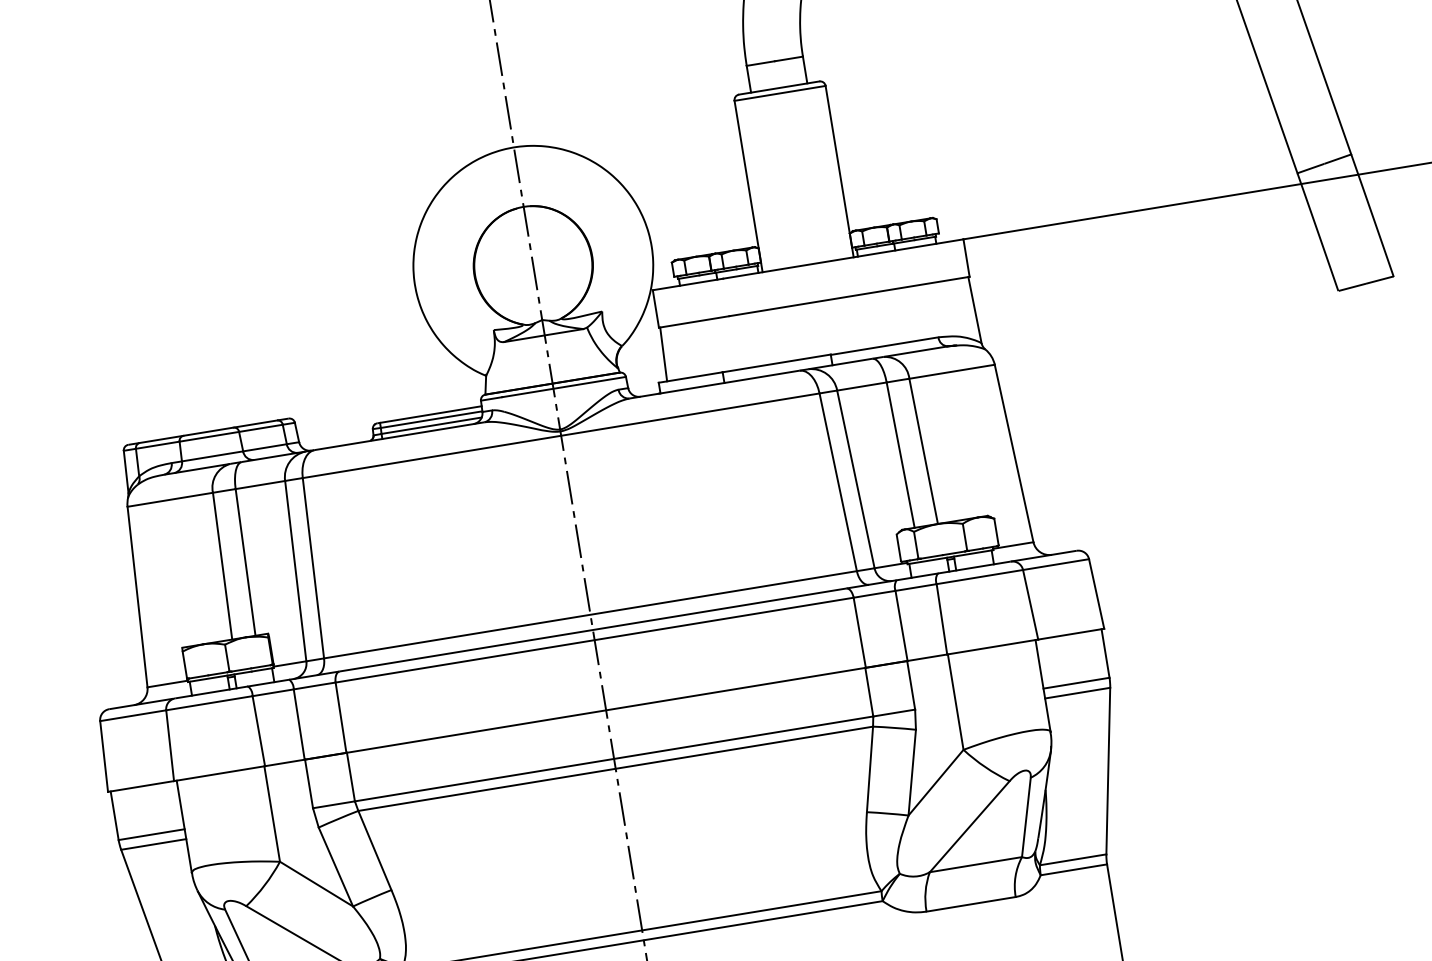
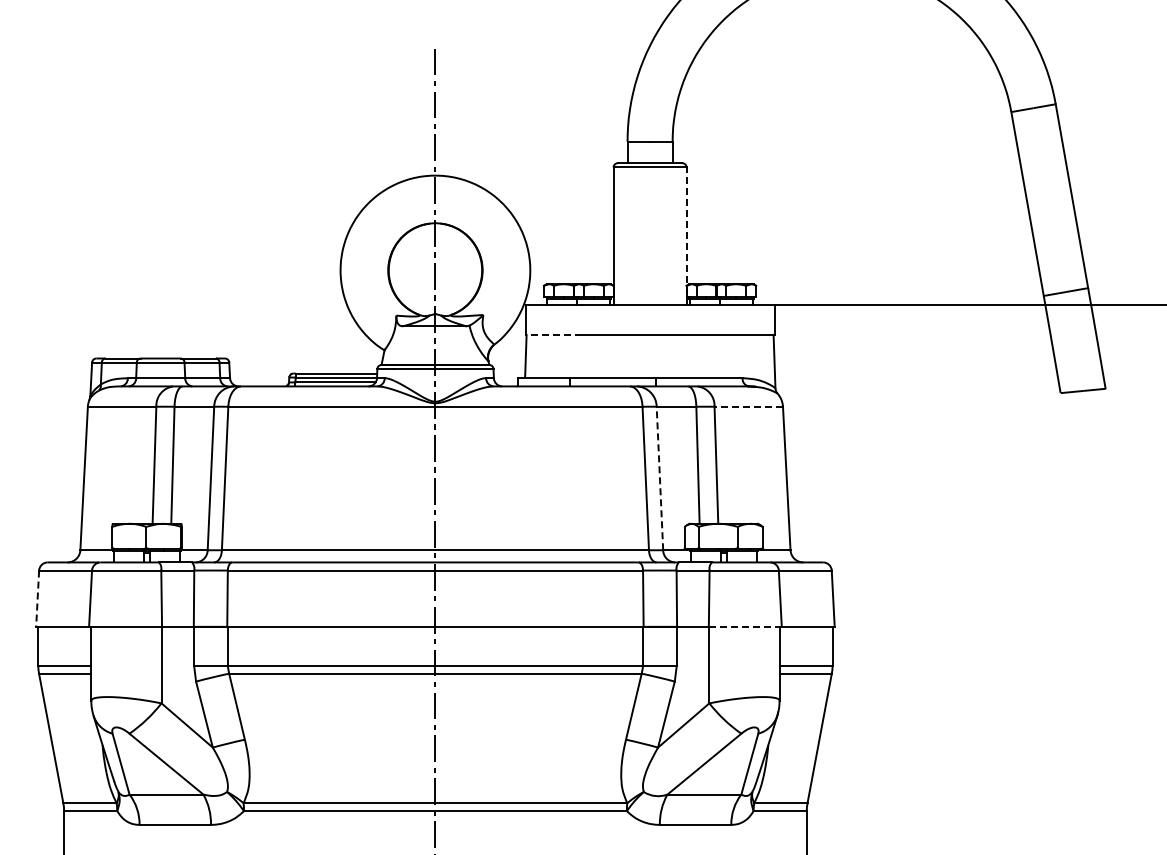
line: (839, 172) -> (686, 236), solid -> dashed
line: (693, 321) -> (553, 334), solid -> dashed
line: (951, 371) -> (748, 406), solid -> dashed
line: (855, 479) -> (659, 478), solid -> dashed
line: (991, 646) -> (744, 626), solid -> dashed
line: (104, 757) -> (37, 599), solid -> dashed

